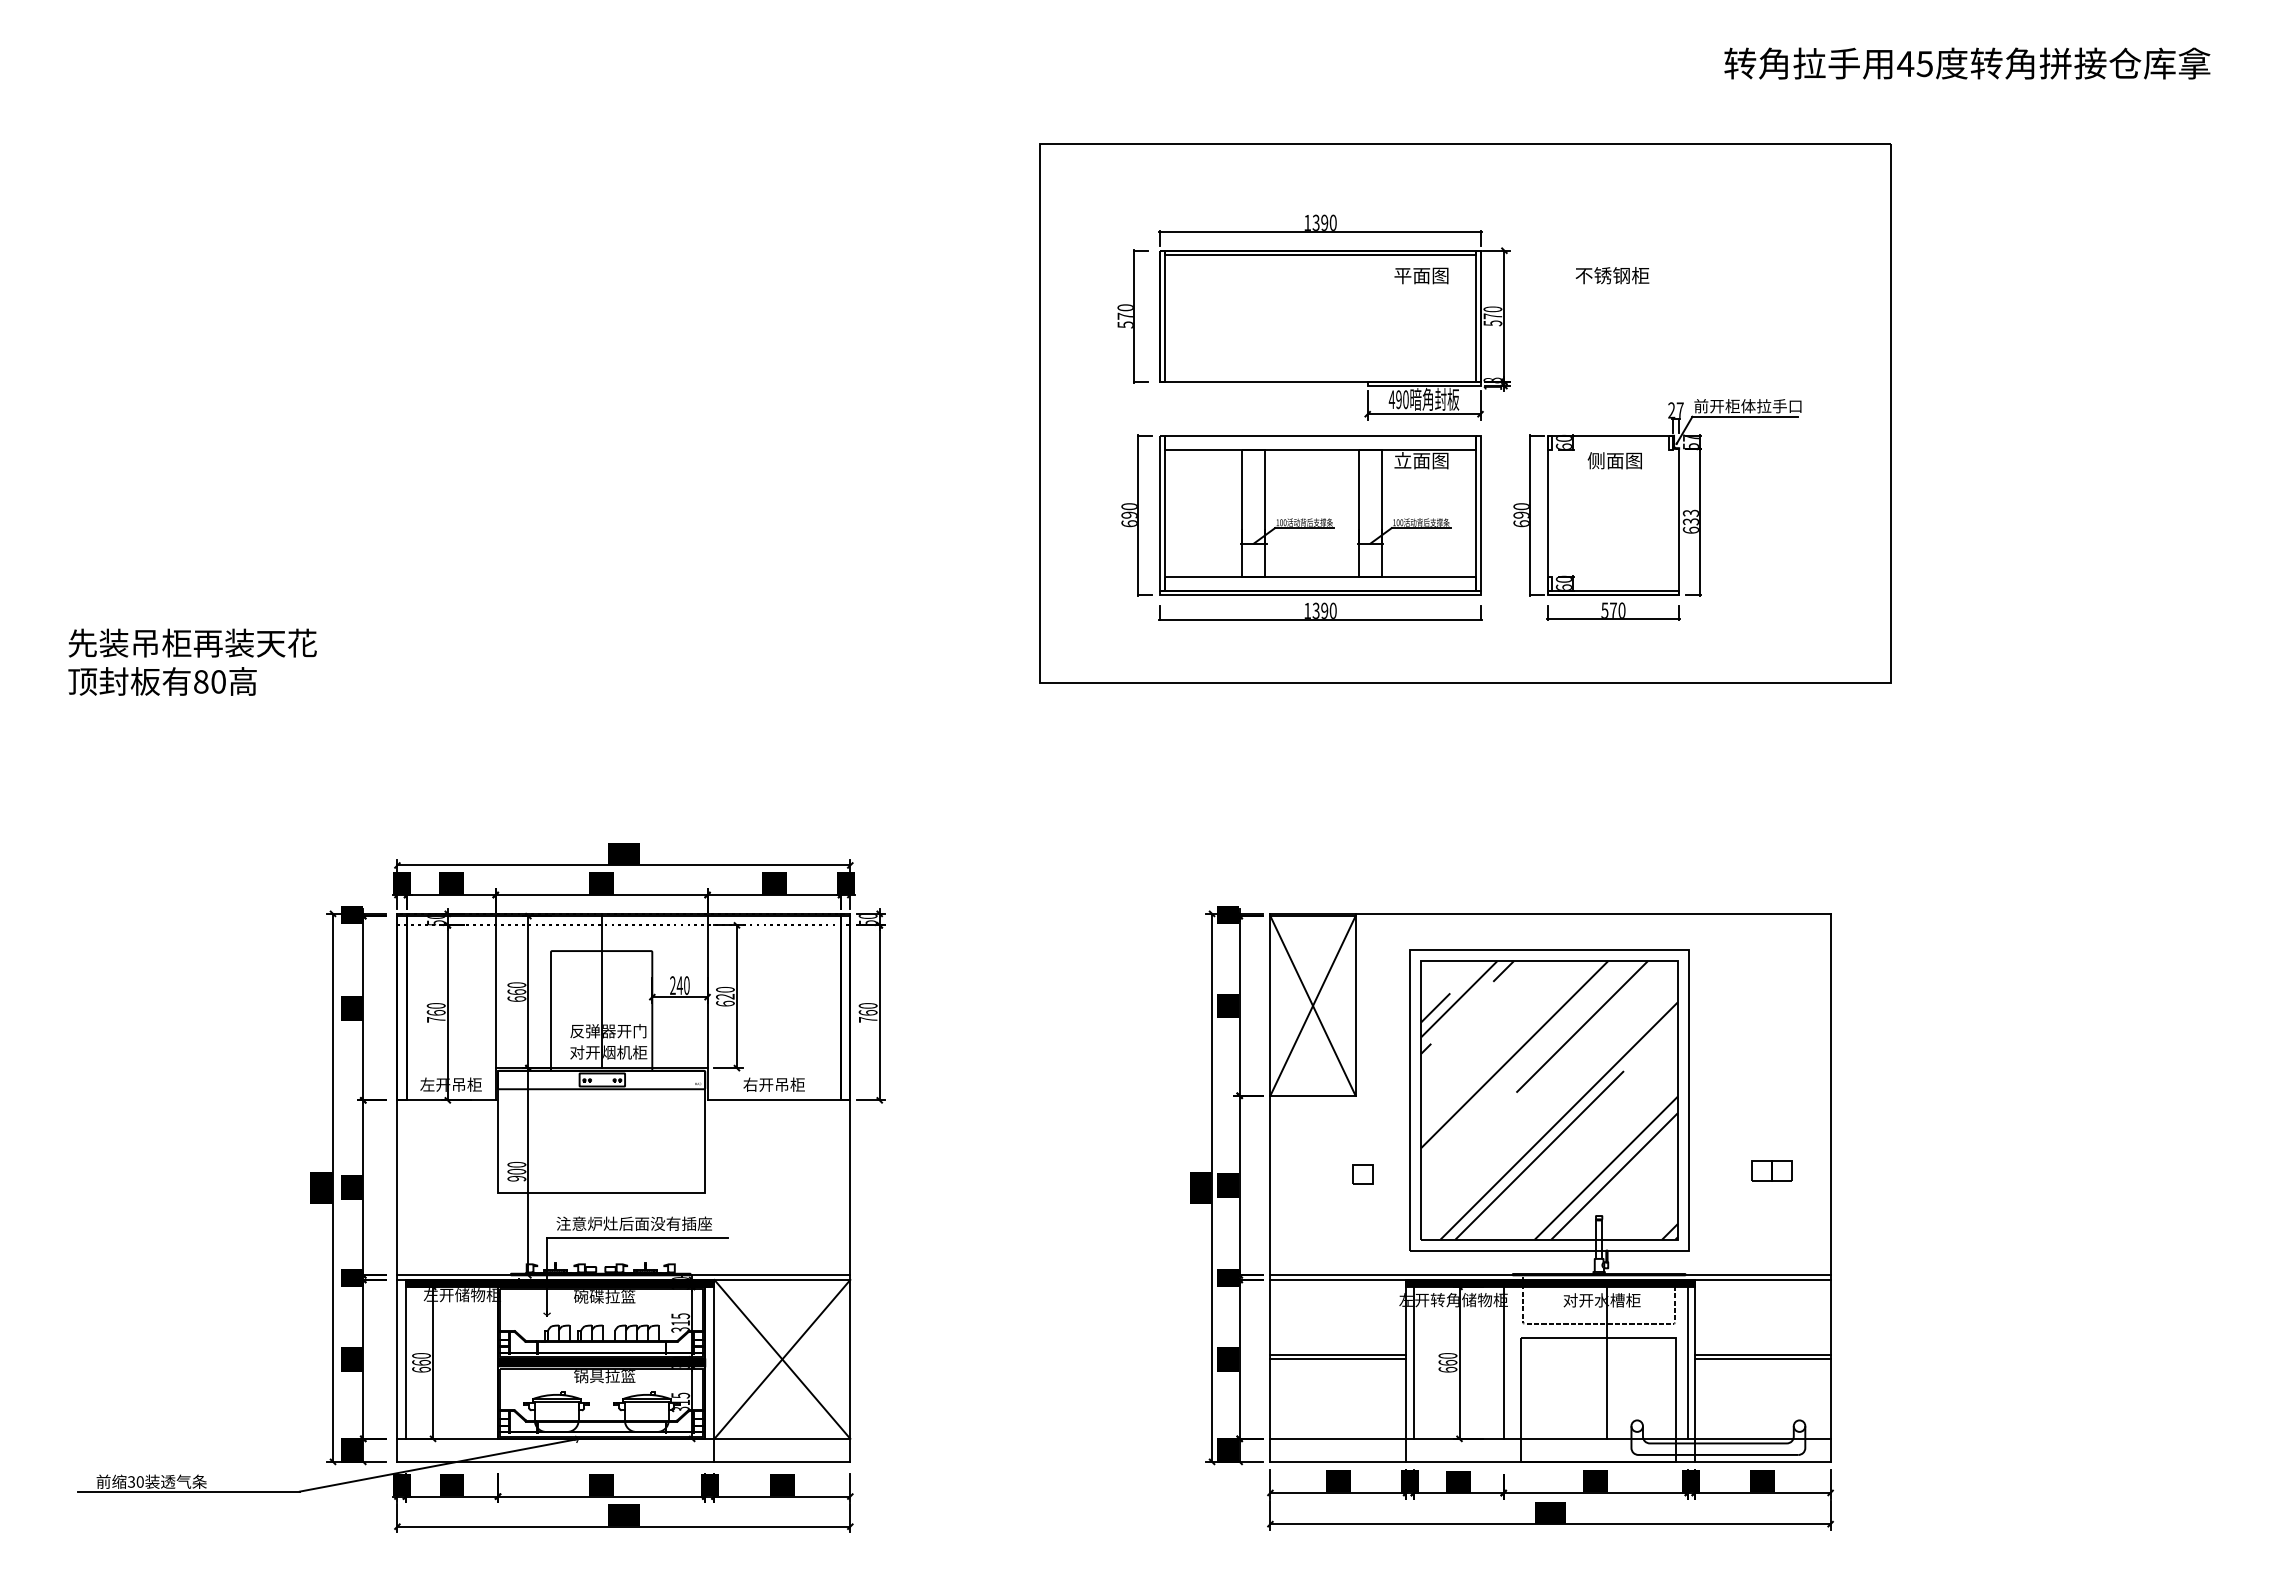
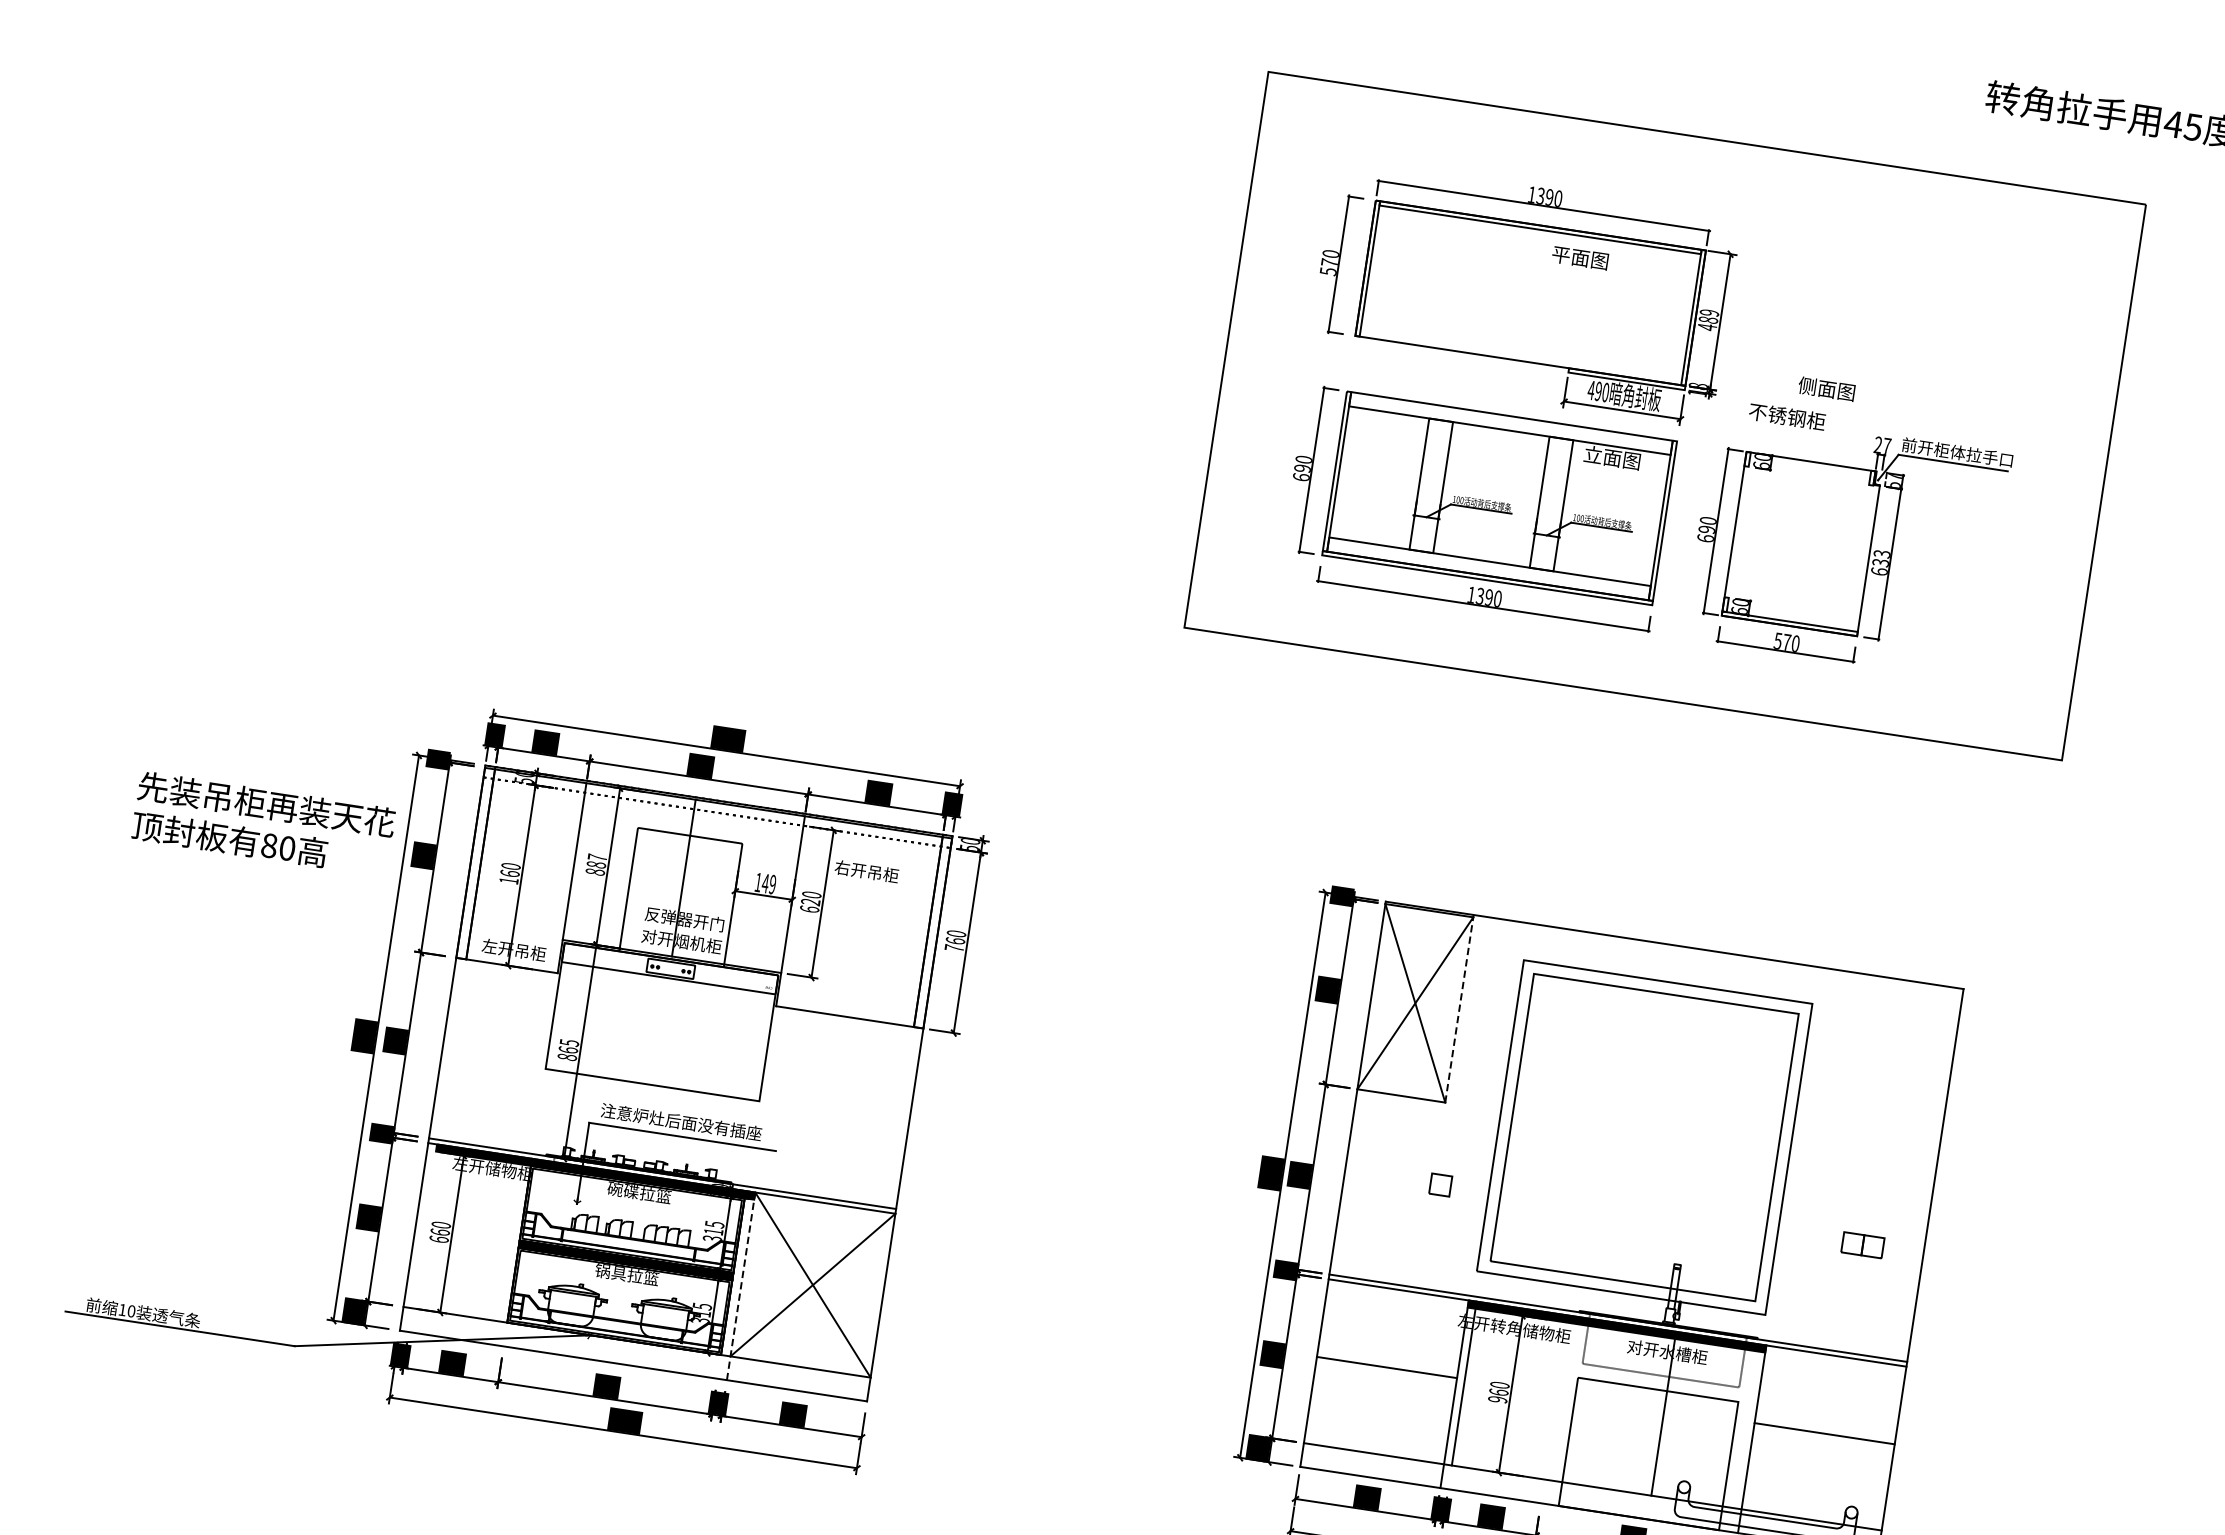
text: (1421, 275) -> (1580, 257), moved
text: (1612, 275) -> (1787, 416), moved
text: (1492, 316) -> (1708, 320), 570 -> 489
text: (1614, 460) -> (1826, 388), moved
text: (192, 661) -> (263, 823), moved
text: (679, 985) -> (765, 883), 240 -> 149
text: (516, 991) -> (596, 864), 660 -> 887
line: (1355, 1004) -> (1459, 1008), solid -> dashed
text: (436, 1019) -> (509, 880), 760 -> 160
text: (773, 1084) -> (866, 871), moved
hatch: (1549, 1100) -> (1644, 1137), removed
text: (516, 1171) -> (568, 1049), 900 -> 865
line: (405, 1358) -> (424, 1225), removed
line: (1687, 1358) -> (1746, 1425), removed
line: (1338, 1359) -> (1386, 1371), removed
line: (1762, 1359) -> (1823, 1438), removed
line: (1503, 1362) -> (1556, 1400), removed
text: (1447, 1369) -> (1497, 1399), 660 -> 960
line: (714, 1370) -> (741, 1285), solid -> dashed
text: (130, 1481) -> (121, 1309), 30 -> 10

